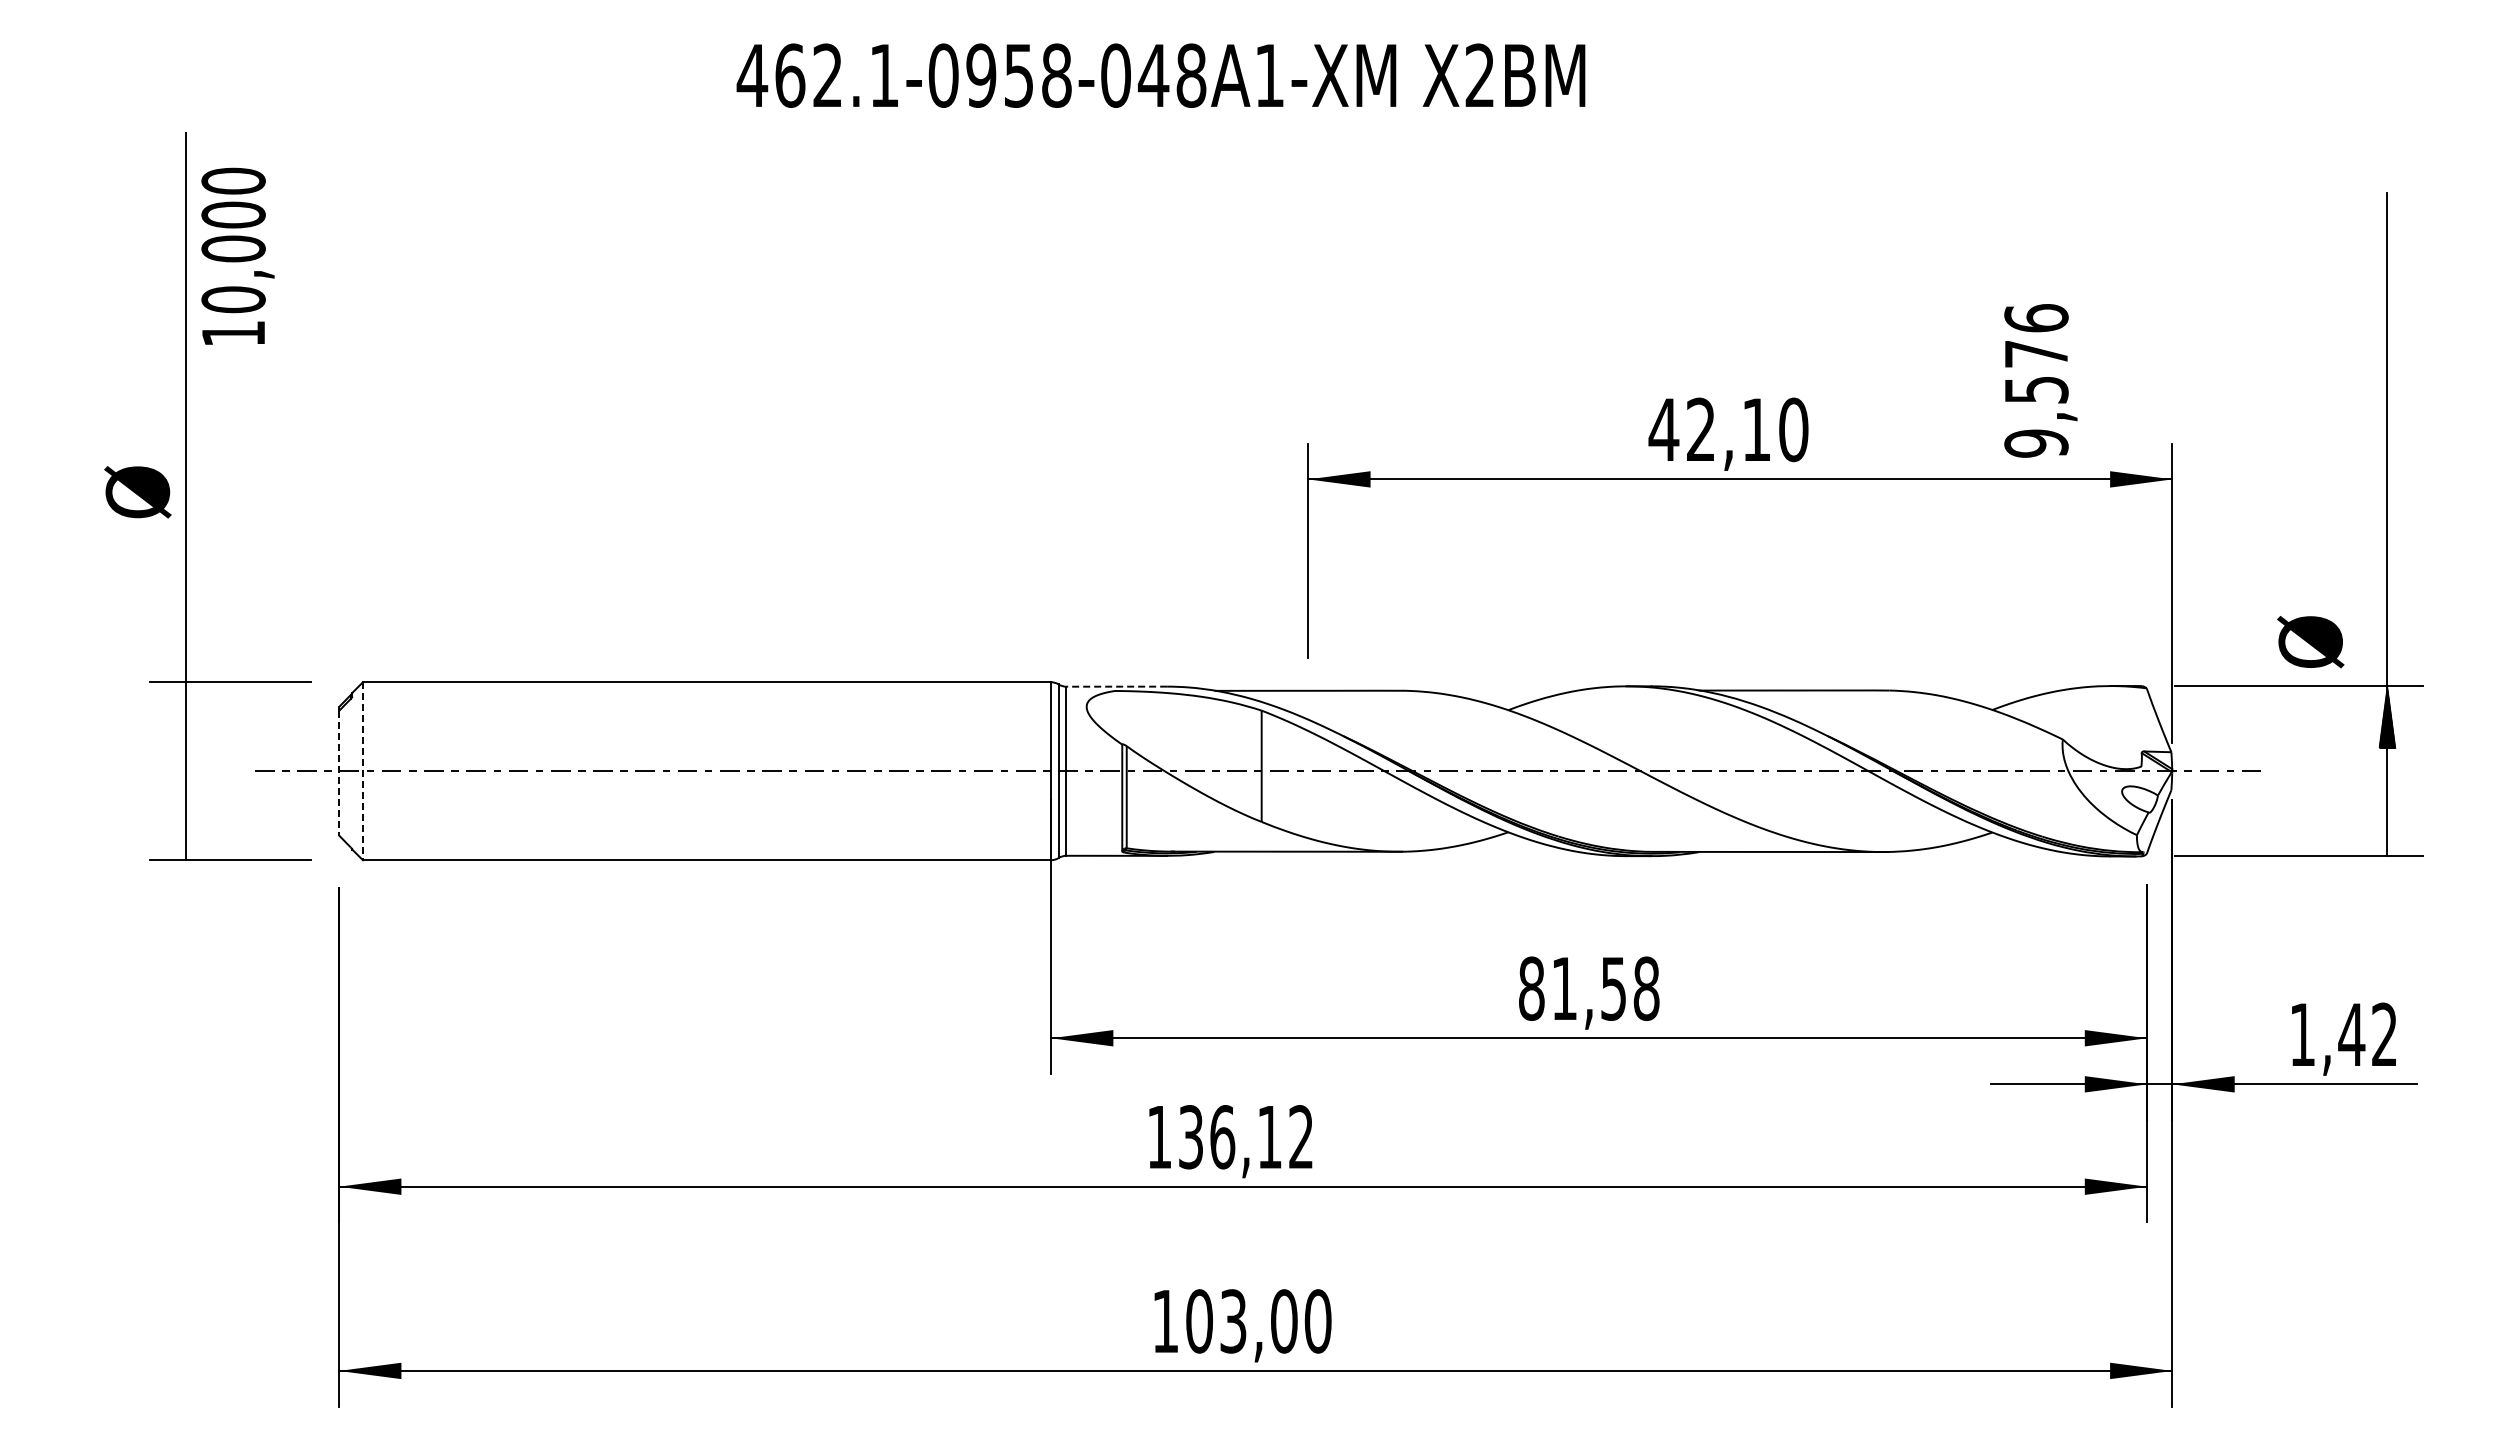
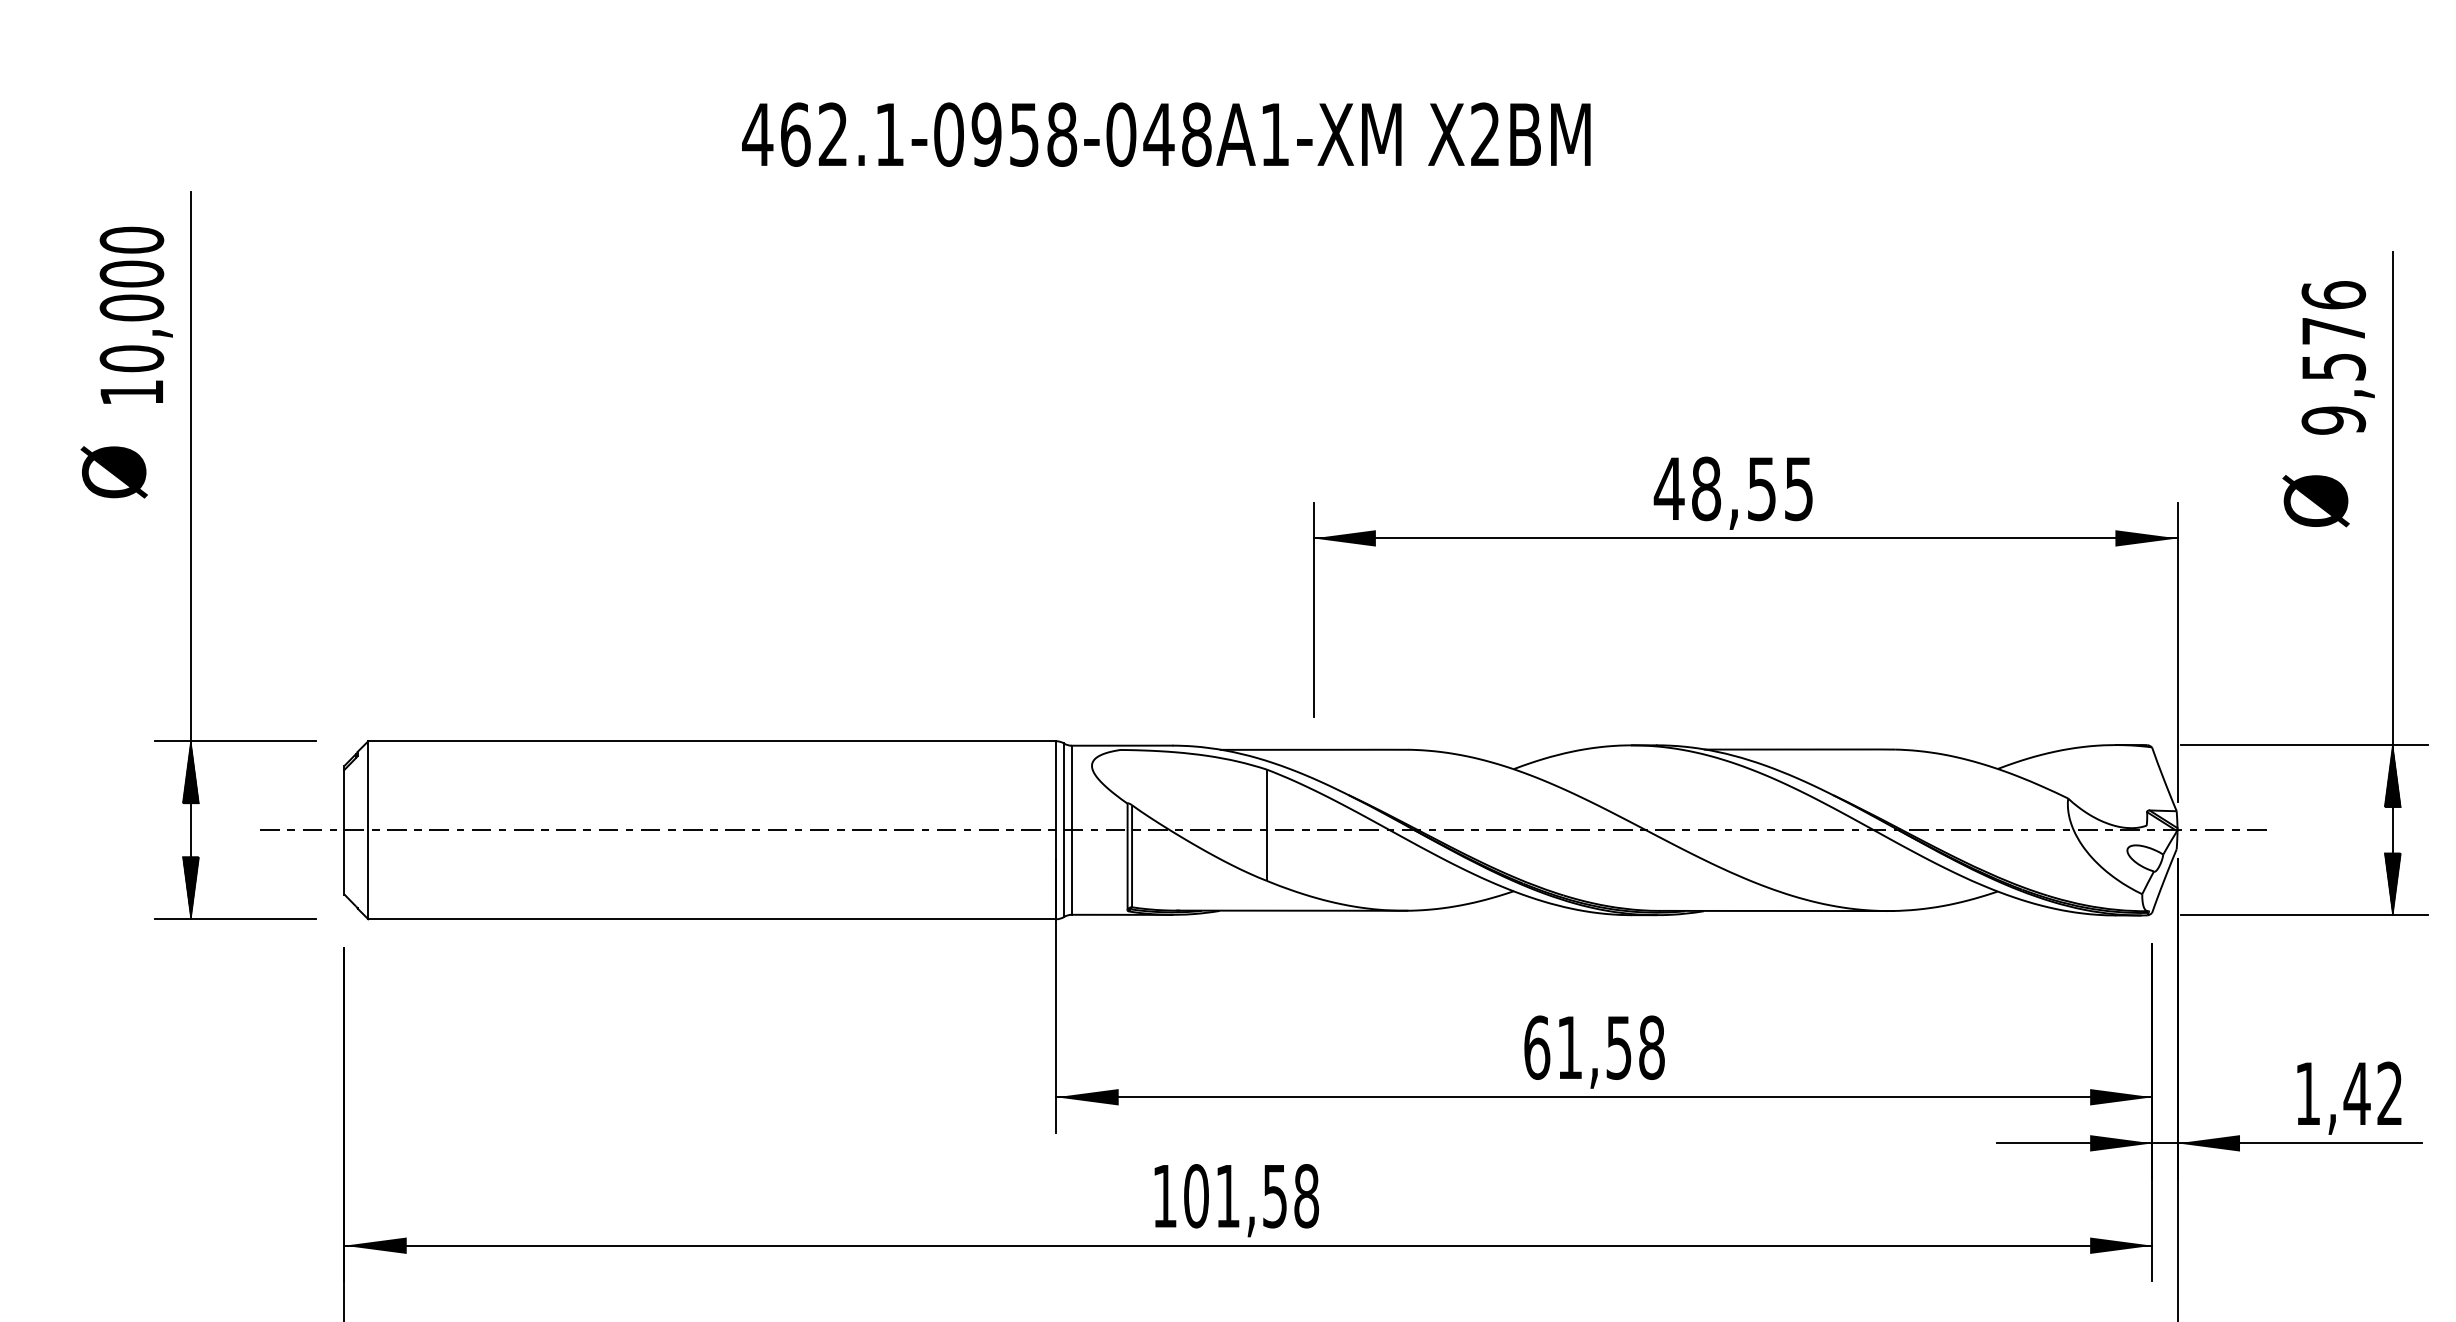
text: (237, 255) -> (135, 314), moved
text: (2040, 380) -> (2337, 357), moved
text: (1747, 429) -> (1752, 488), 42,10 -> 48,55
text: (137, 492) -> (113, 472), moved
text: (2310, 642) -> (2315, 501), moved
line: (1116, 686) -> (1121, 745), dashed -> solid
hatch: (185, 713) -> (190, 772), added
line: (362, 771) -> (367, 830), dashed -> solid
line: (339, 773) -> (344, 832), dashed -> solid
hatch: (2387, 825) -> (2392, 884), added
hatch: (185, 828) -> (190, 887), added
text: (1531, 988) -> (1536, 1047), 81,58 -> 61,58
text: (1245, 1137) -> (1250, 1196), 136,12 -> 101,58

